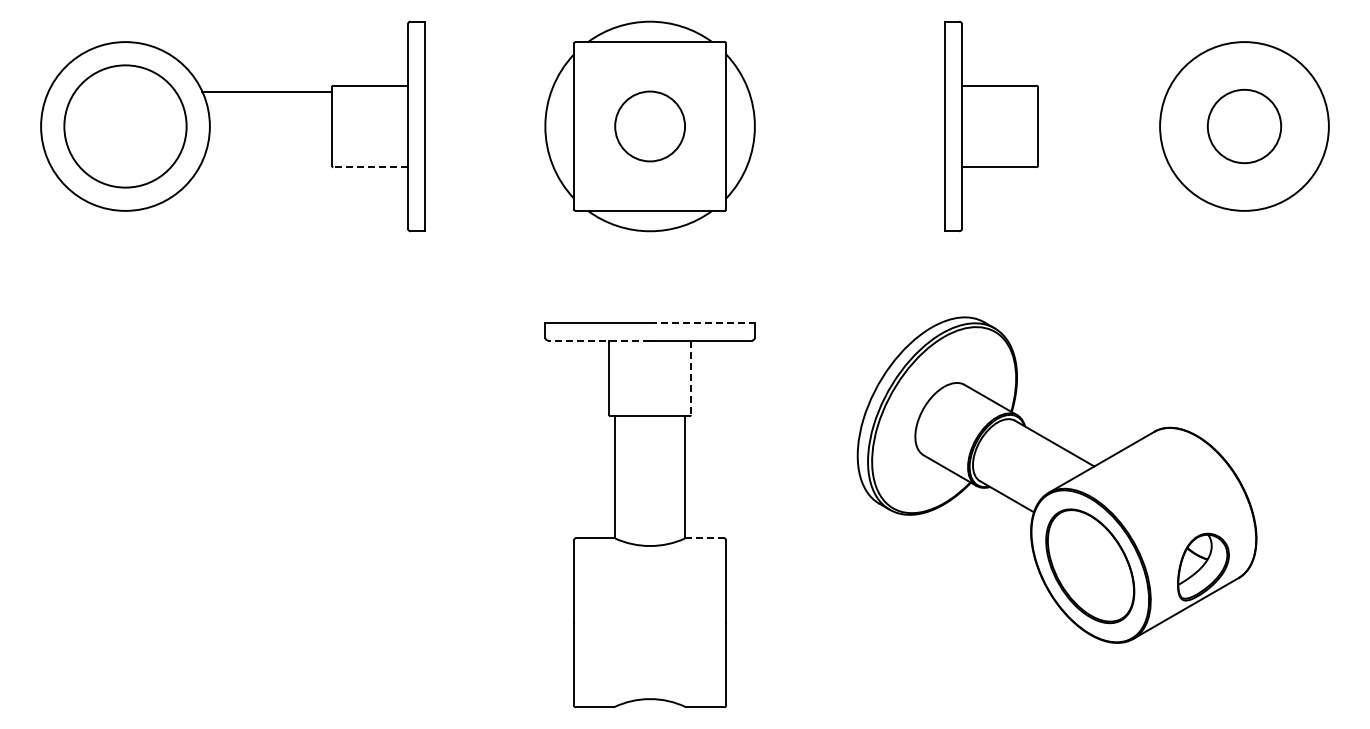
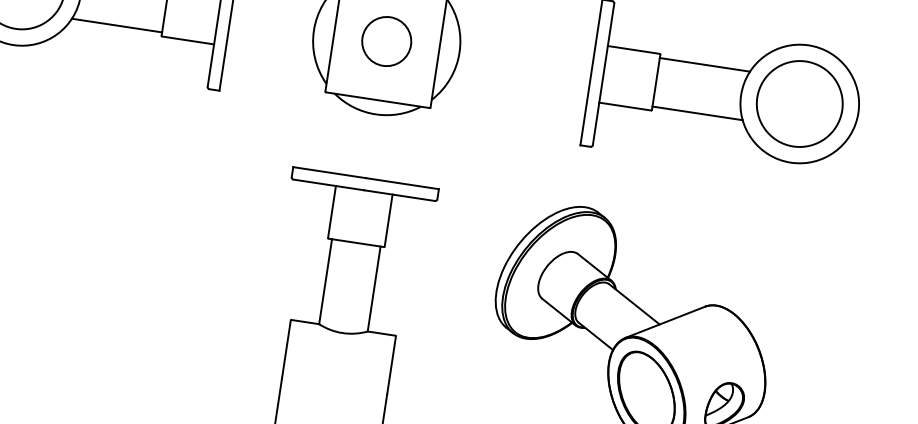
line: (1102, 91) -> (704, 64), added
circle: (1244, 126) -> (799, 104), size x1.67
line: (267, 161) -> (117, 25), added
line: (1102, 161) -> (697, 113), added
line: (370, 167) -> (188, 40), dashed -> solid
line: (703, 323) -> (403, 184), dashed -> solid
line: (599, 340) -> (329, 184), dashed -> solid
line: (690, 378) -> (388, 220), dashed -> solid
line: (704, 538) -> (381, 333), dashed -> solid

